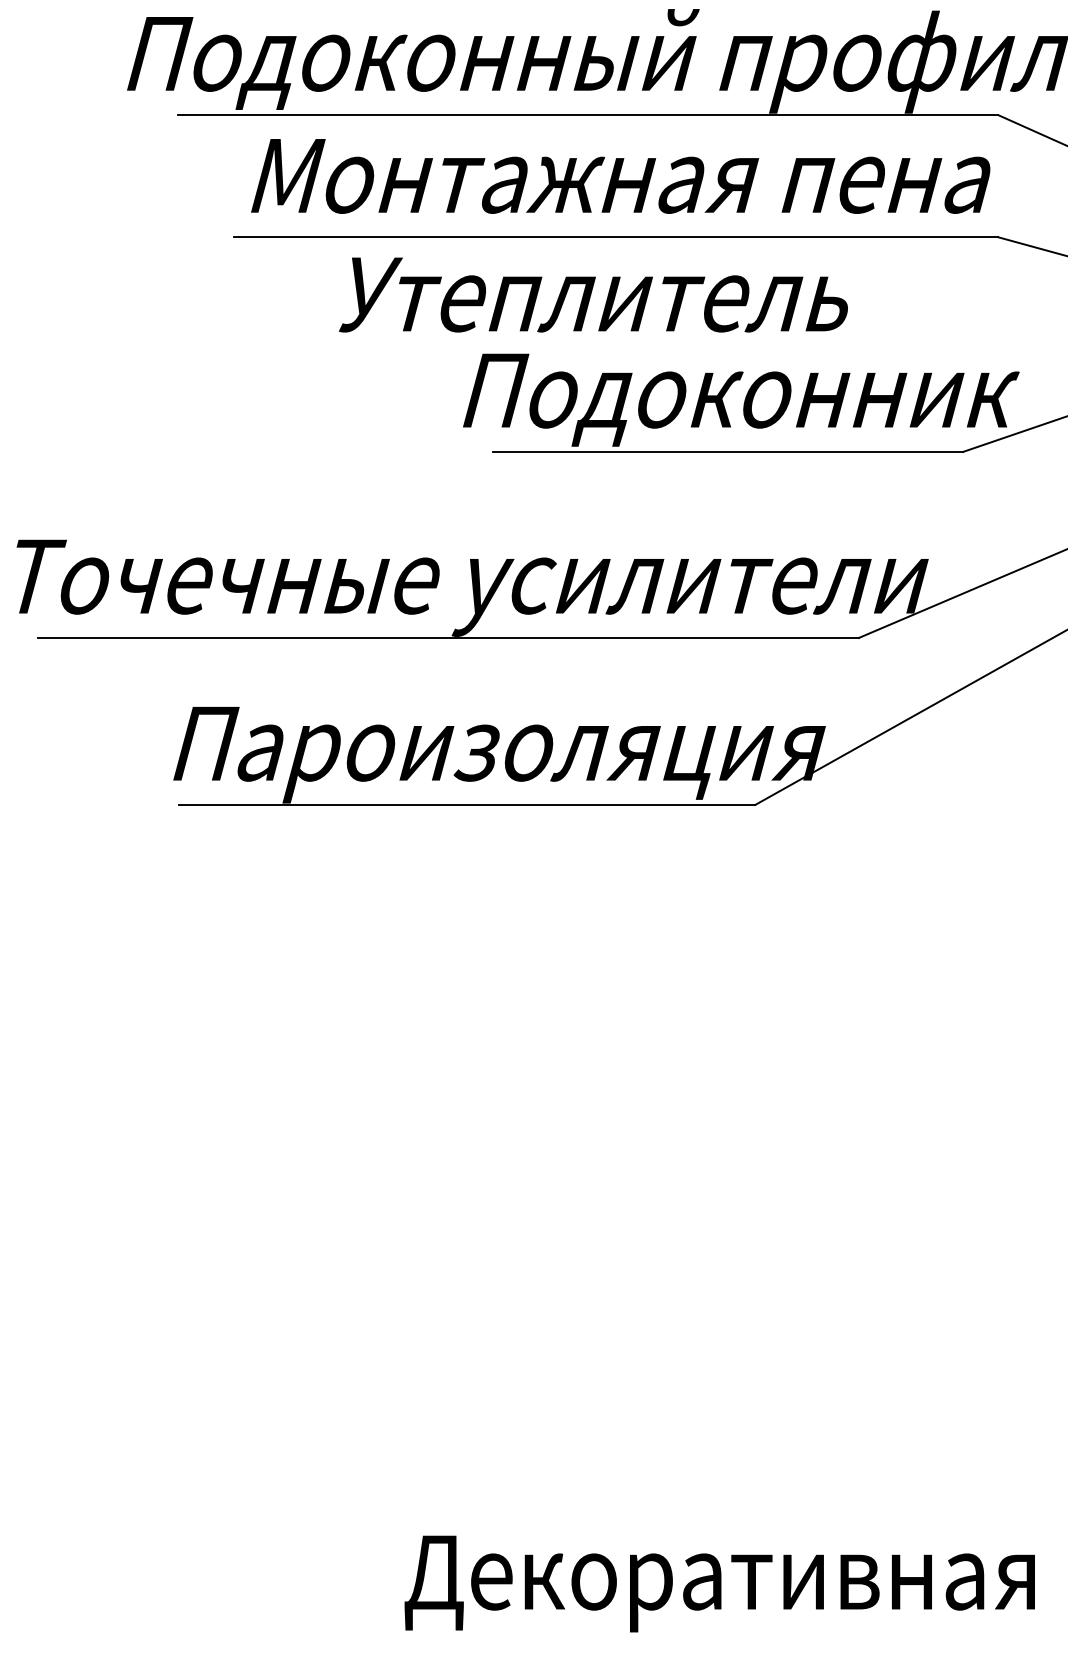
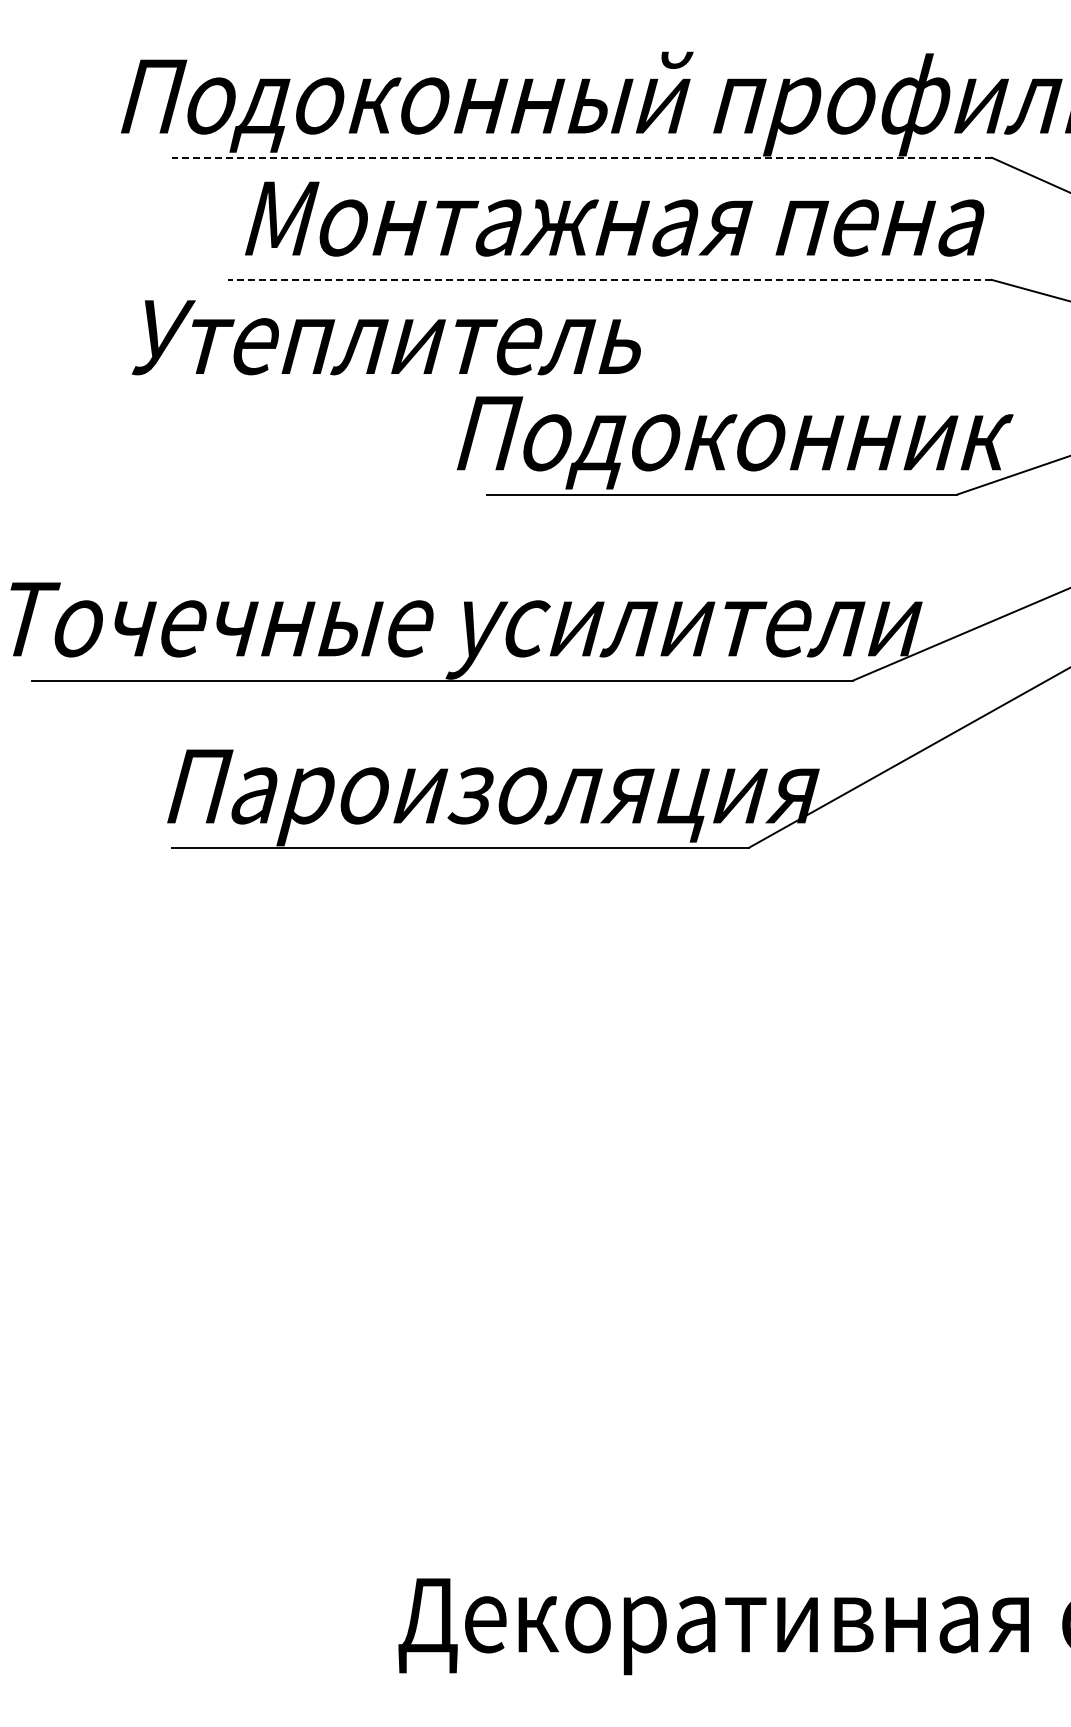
line: (587, 114) -> (581, 157), solid -> dashed
line: (615, 236) -> (609, 279), solid -> dashed
text: (593, 294) -> (386, 337), moved

